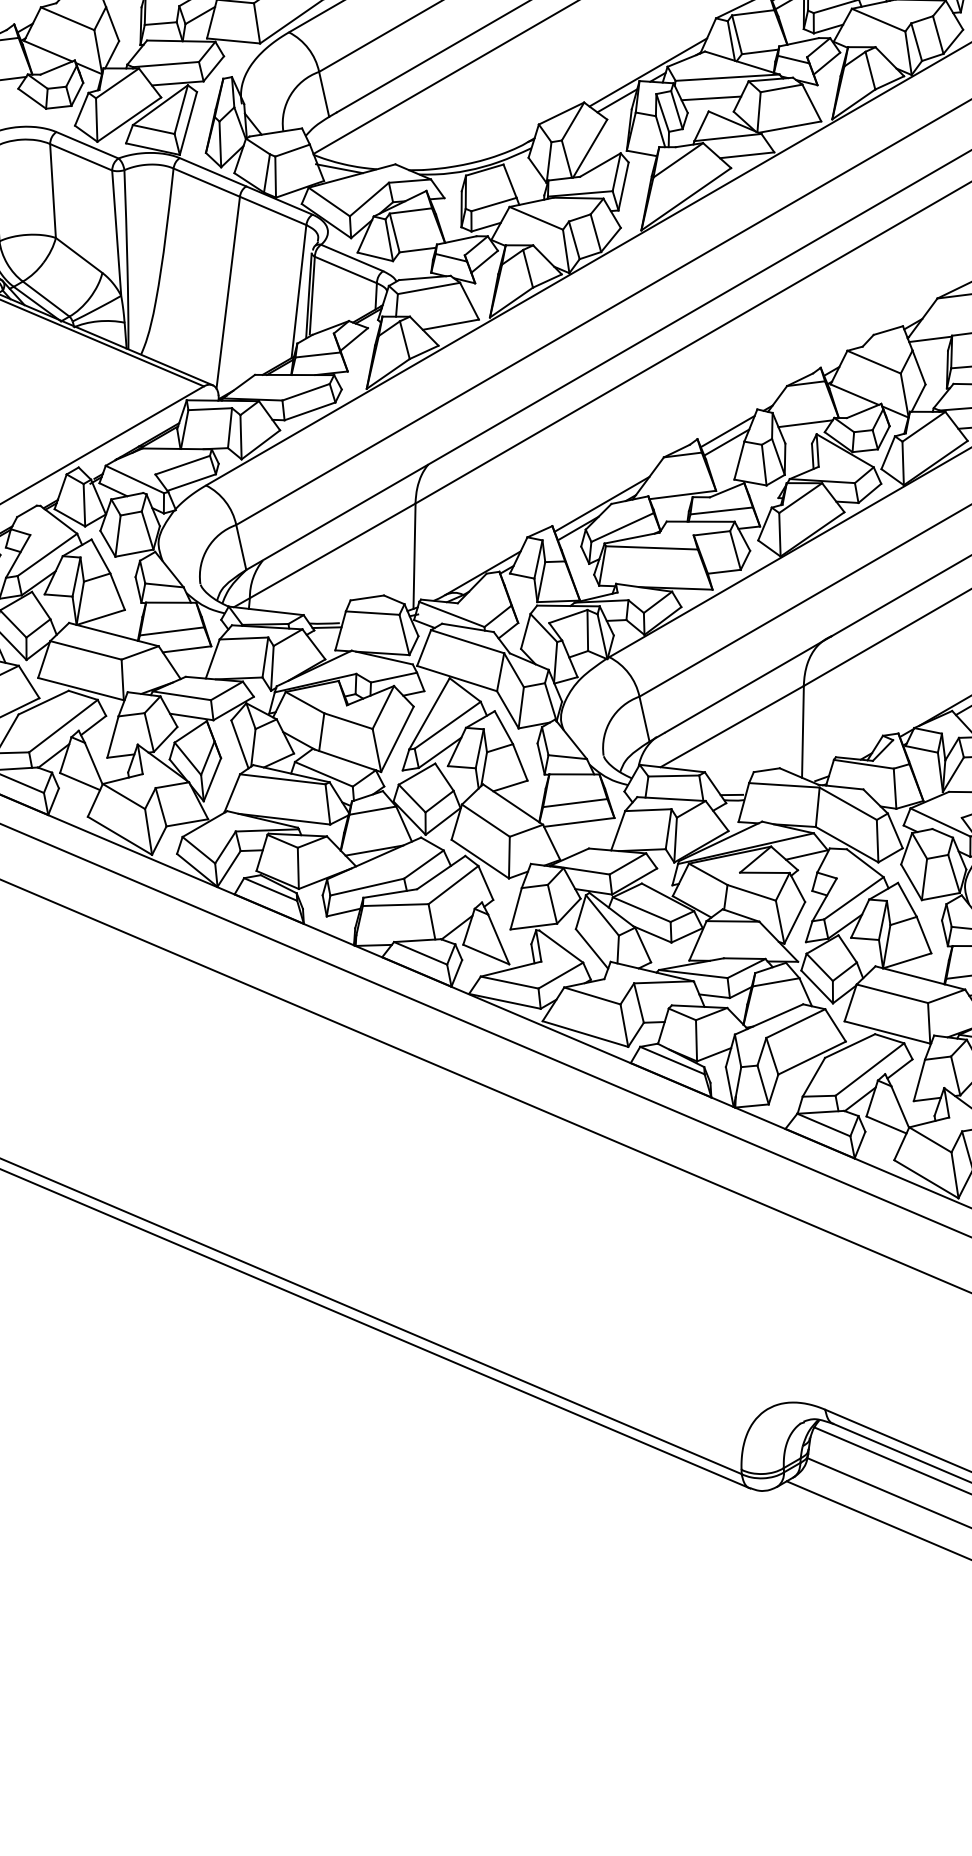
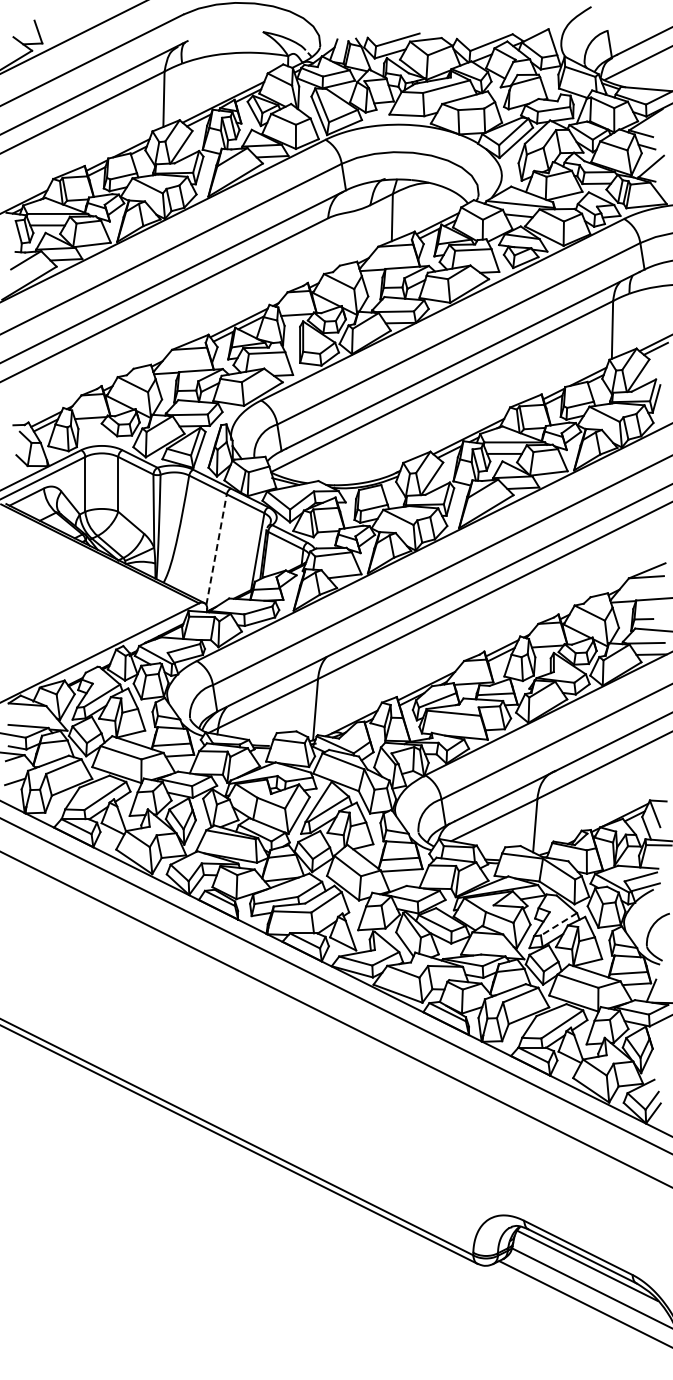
line: (228, 292) -> (216, 549), solid -> dashed
line: (853, 898) -> (558, 924), solid -> dashed

